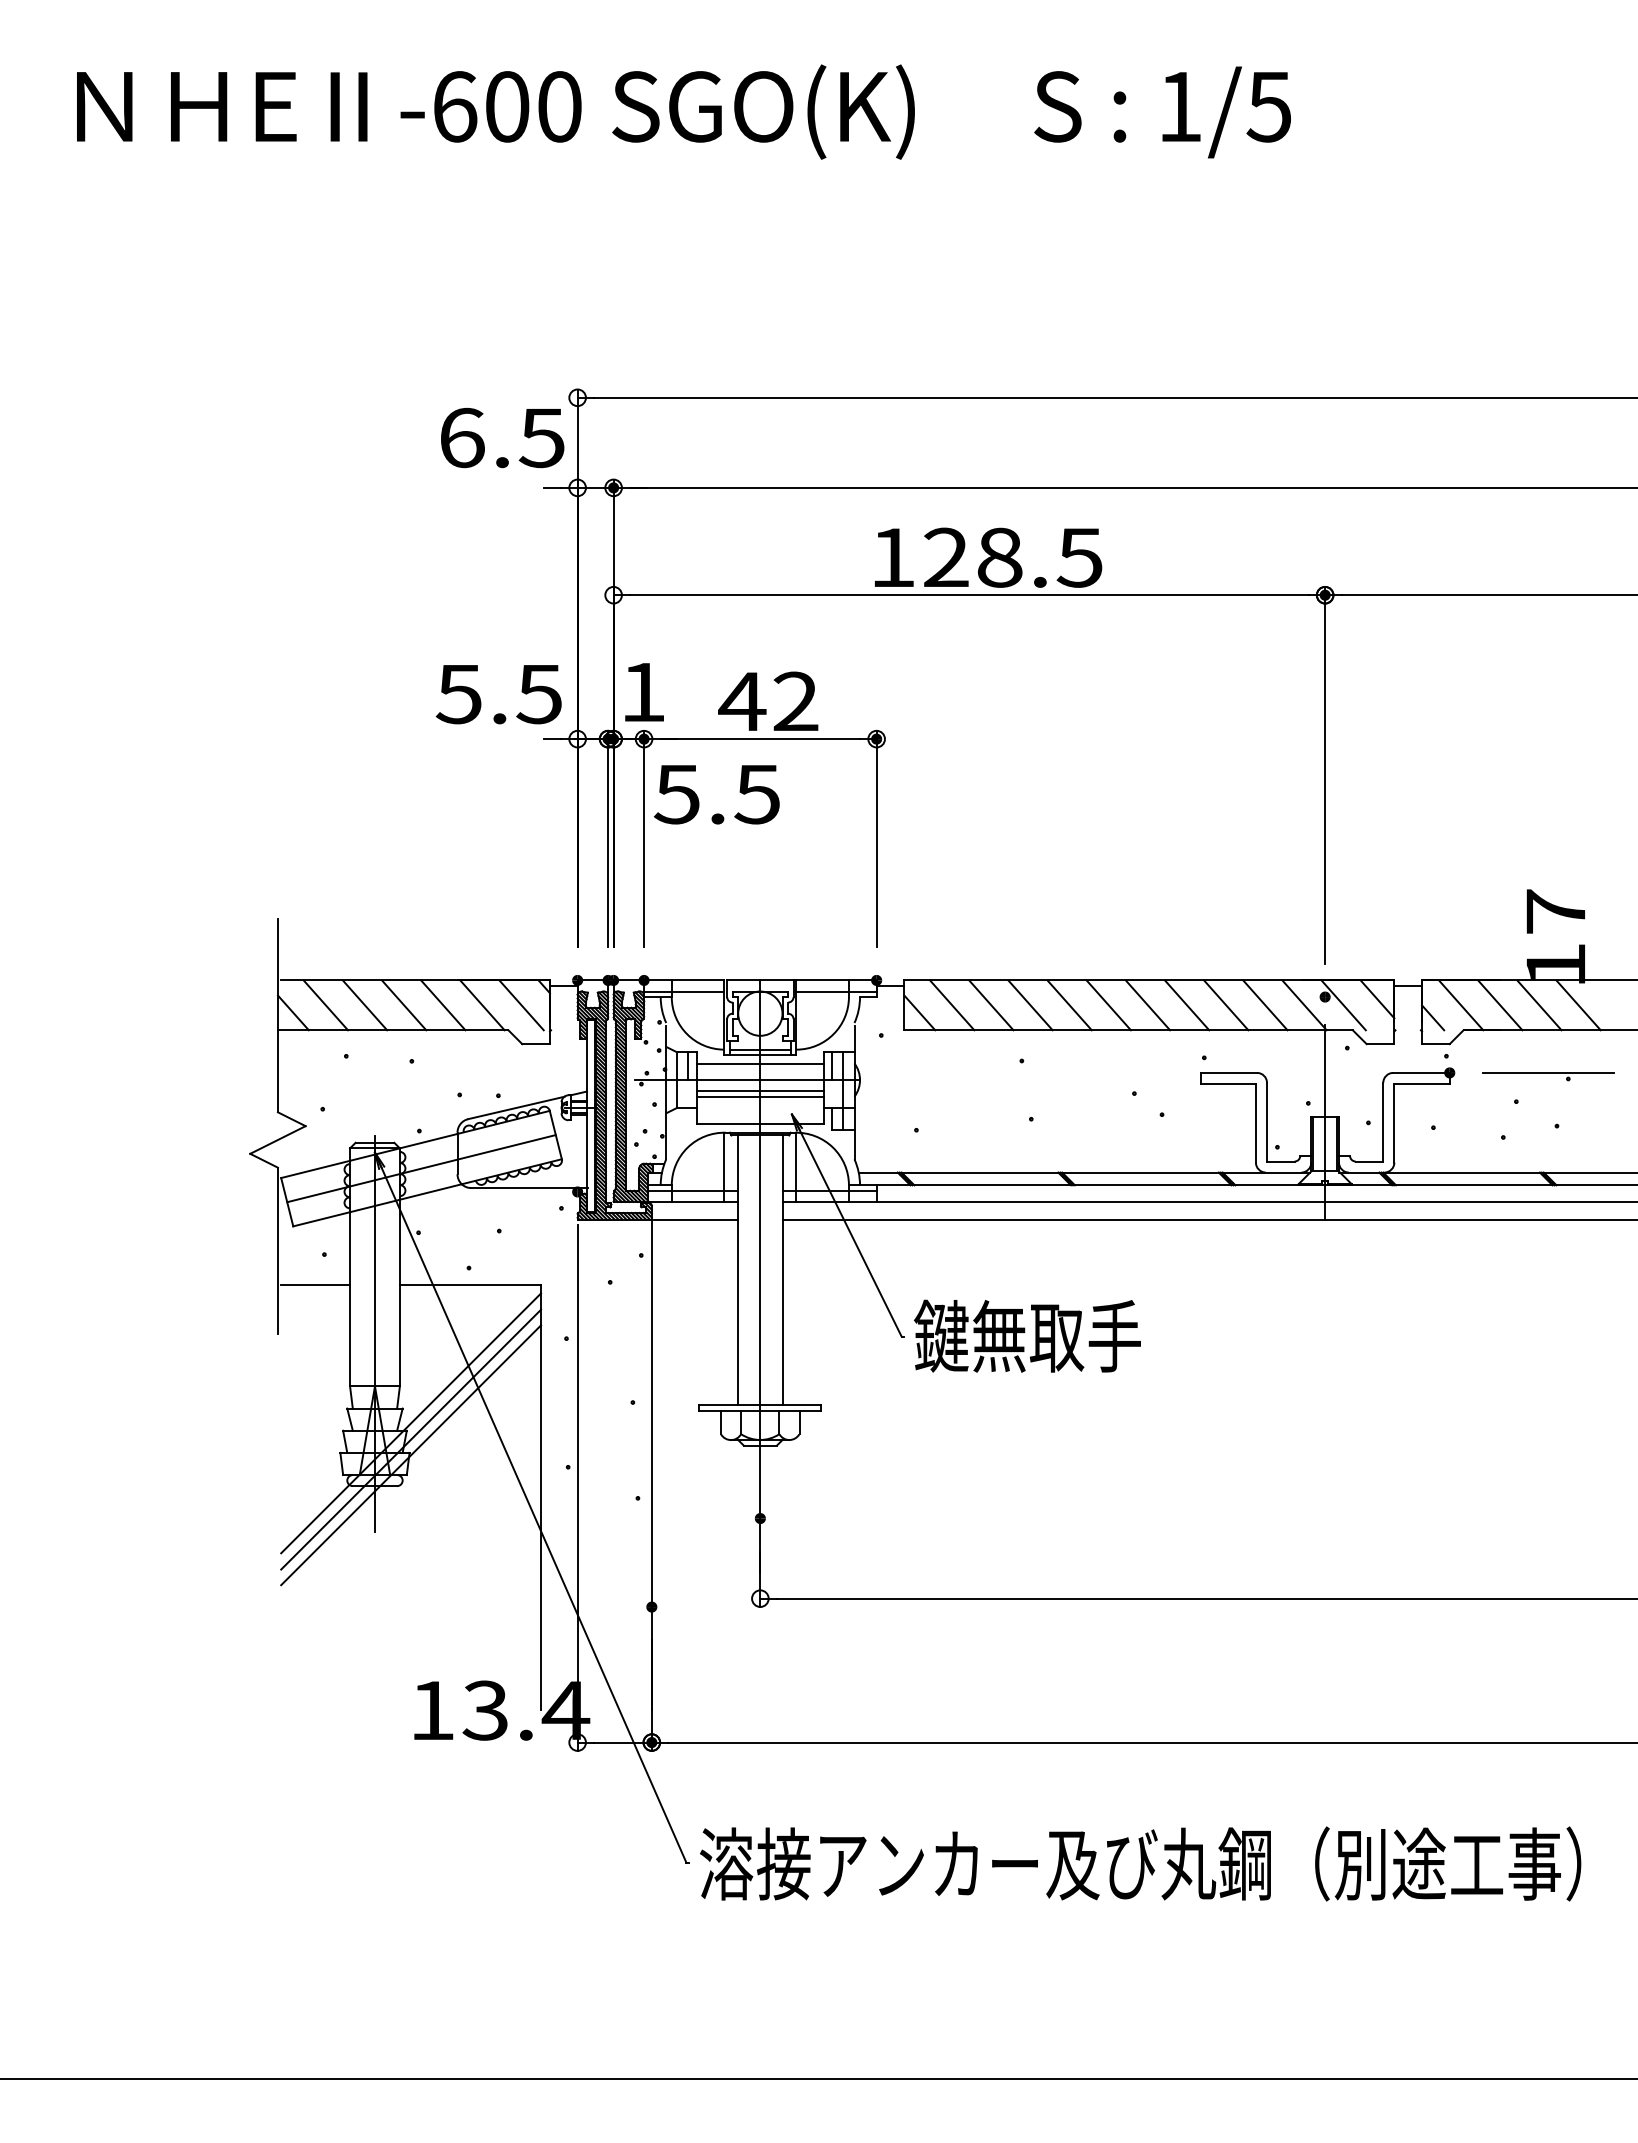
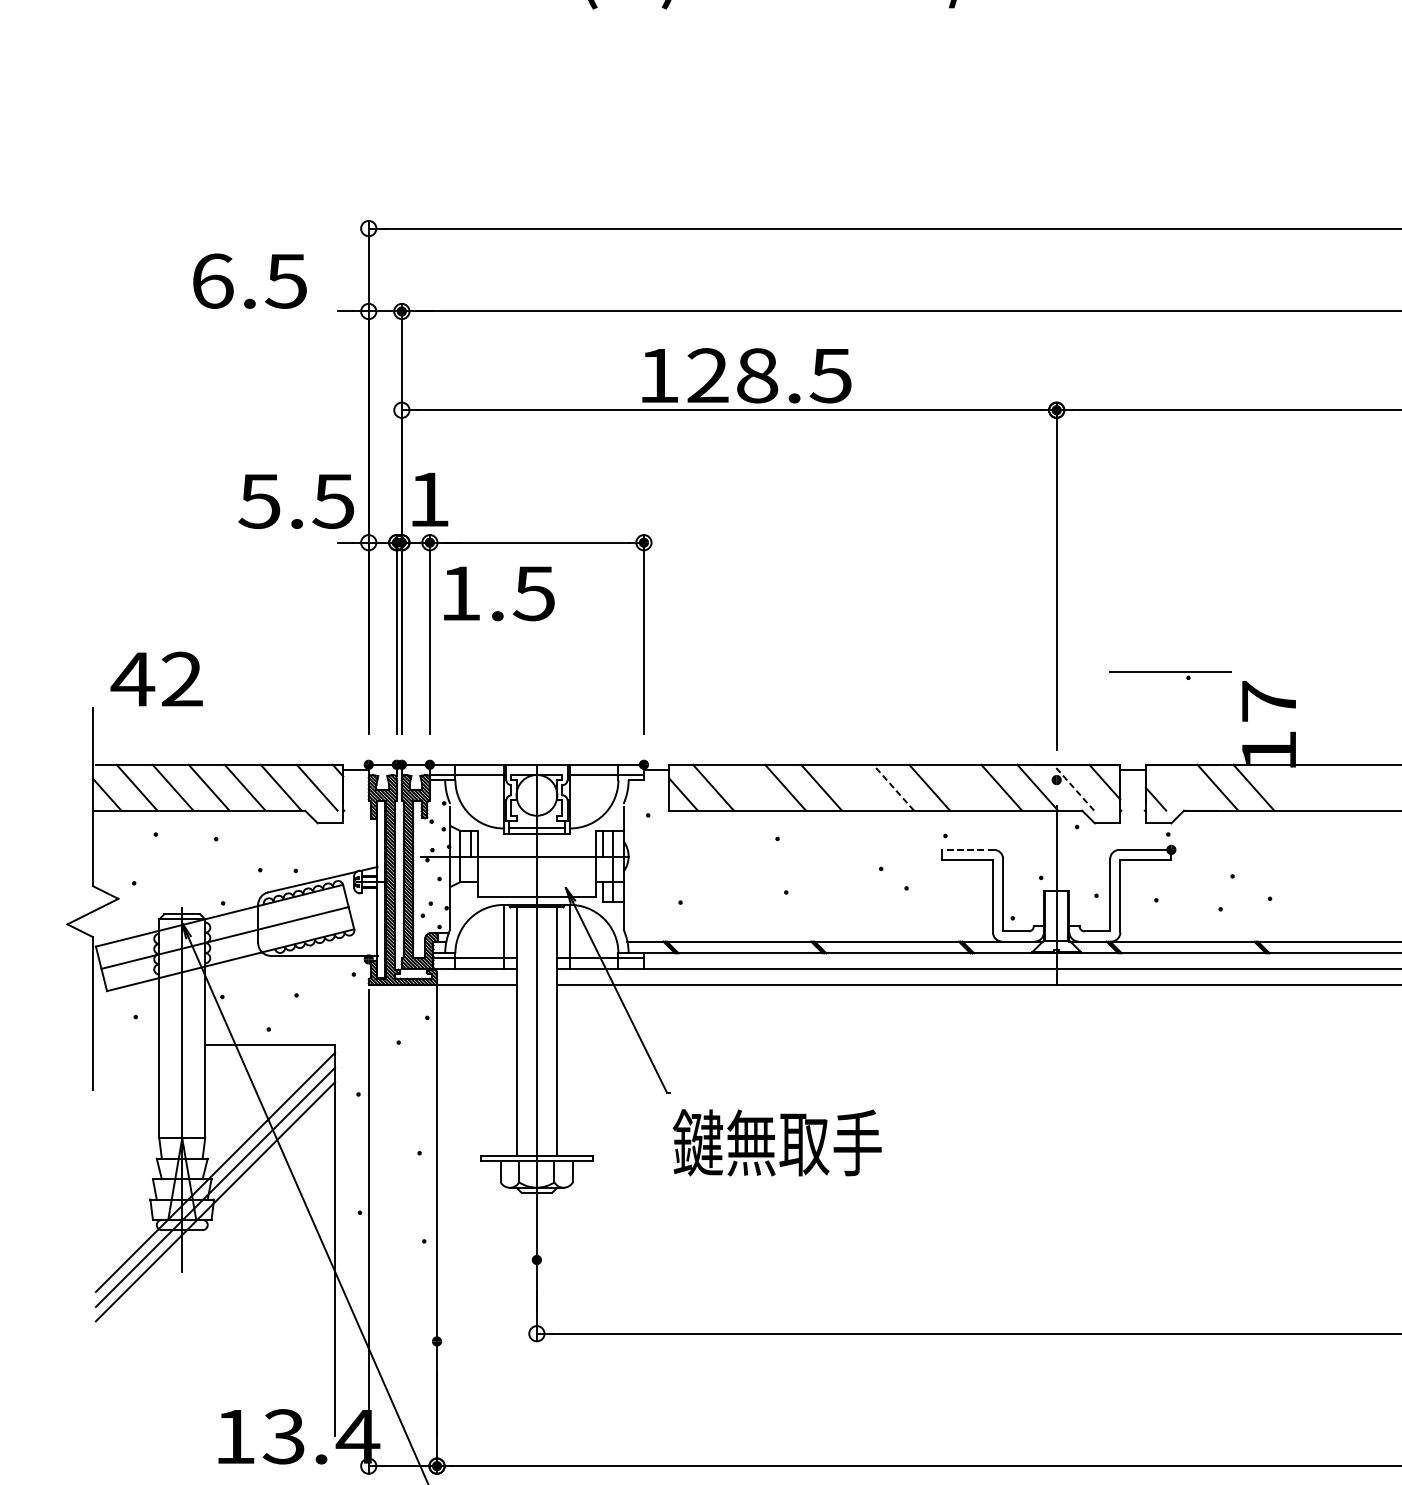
text: (502, 438) -> (249, 281), moved
text: (768, 700) -> (156, 678), moved
text: (676, 794) -> (459, 593), 5.5 -> 1.5
line: (991, 1005) -> (749, 787), removed
line: (1108, 1005) -> (857, 787), removed
line: (1147, 1005) -> (893, 787), solid -> dashed
line: (1226, 1005) -> (965, 787), removed
line: (1343, 1005) -> (1073, 787), solid -> dashed
line: (1460, 1005) -> (1181, 787), removed
line: (1578, 1005) -> (1289, 787), removed
line: (760, 1063) -> (537, 841), removed
line: (1228, 1072) -> (967, 849), solid -> dashed
part: (1548, 1076) -> (1170, 675), moved
line: (760, 1091) -> (537, 866), removed
line: (760, 1096) -> (537, 871), removed
line: (315, 1284) -> (127, 1044), removed
text: (1027, 1335) -> (777, 1142), moved

